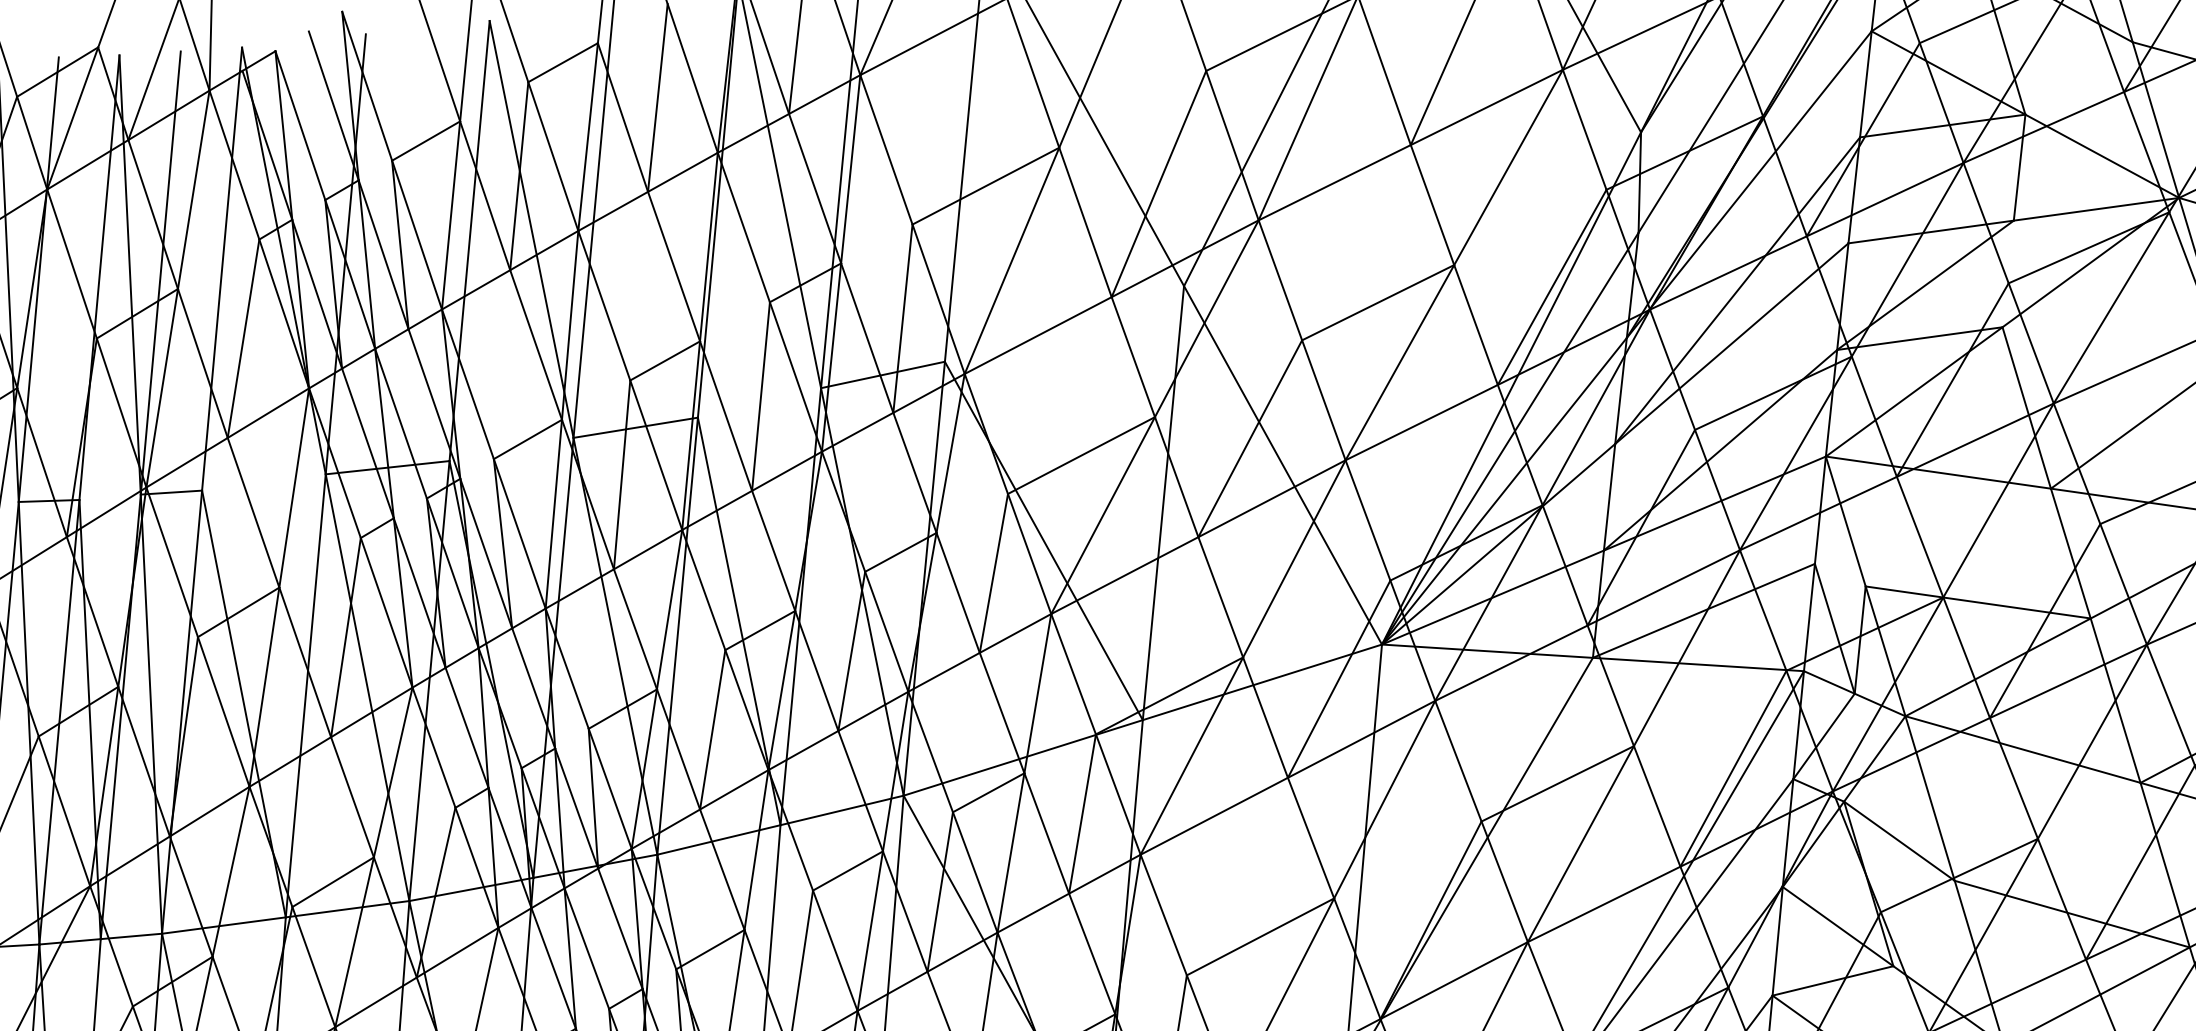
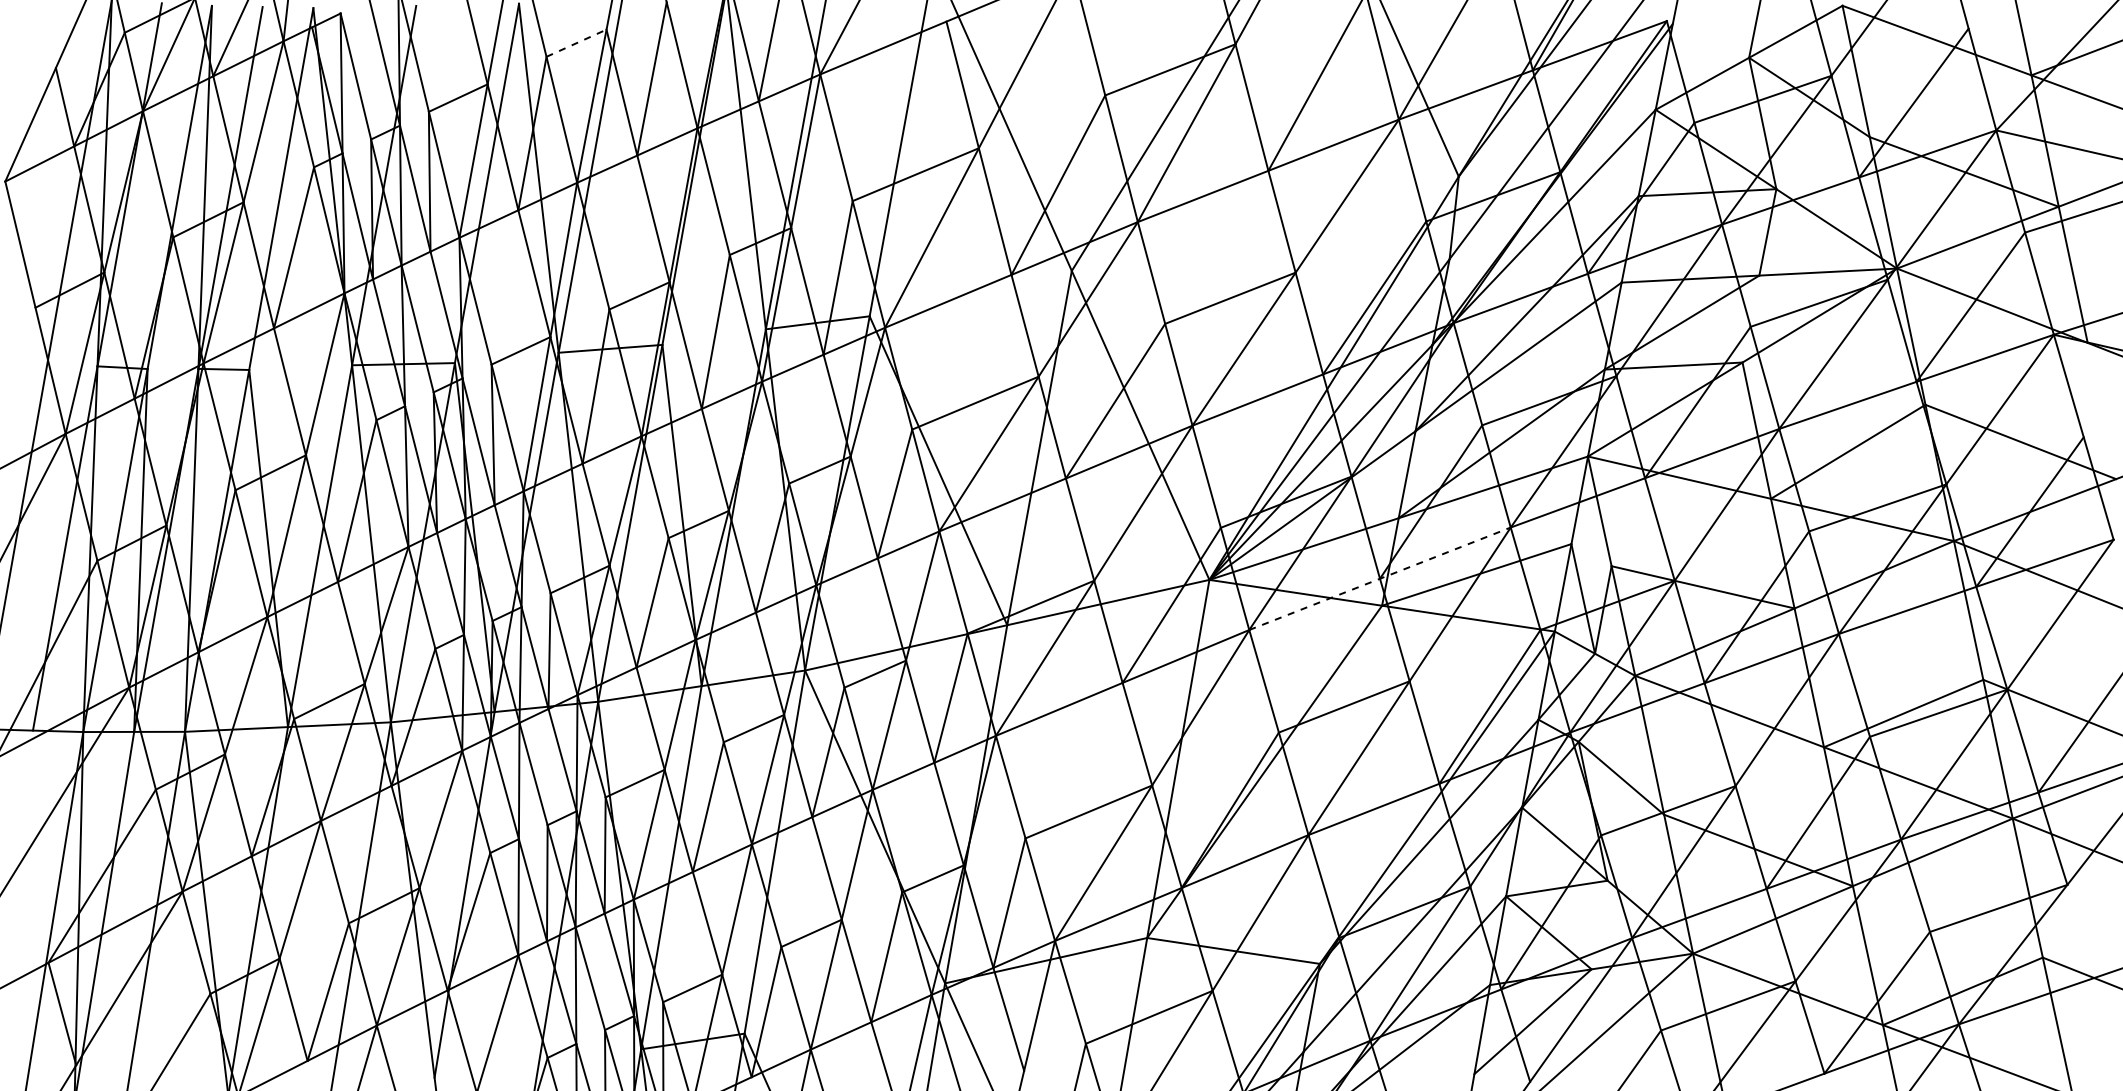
line: (563, 63) -> (576, 43), solid -> dashed
line: (1588, 625) -> (1380, 578), solid -> dashed

